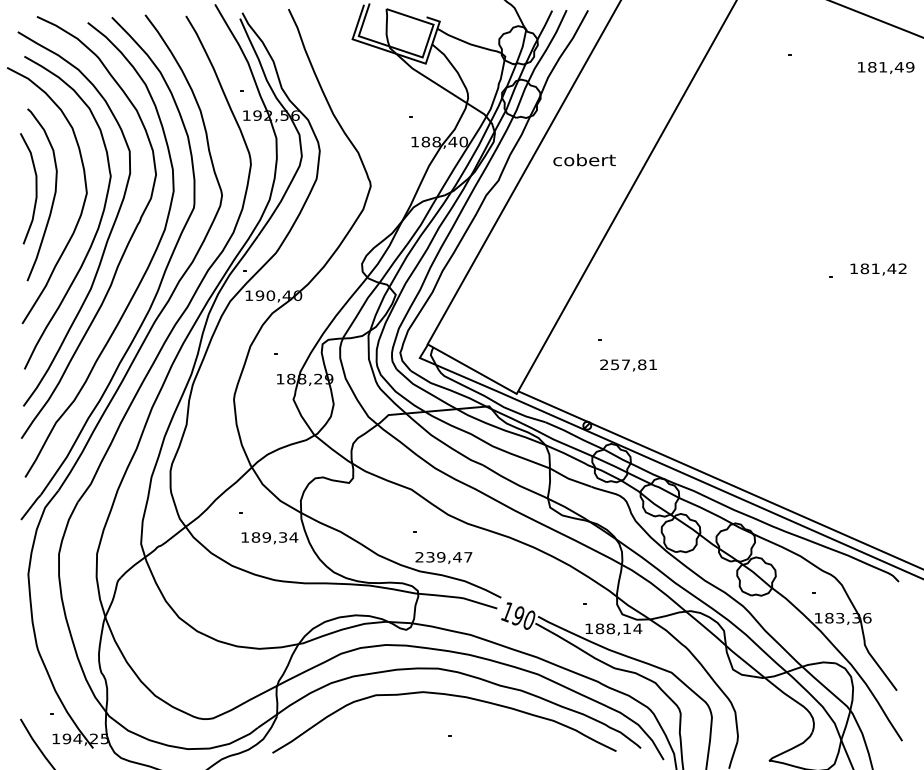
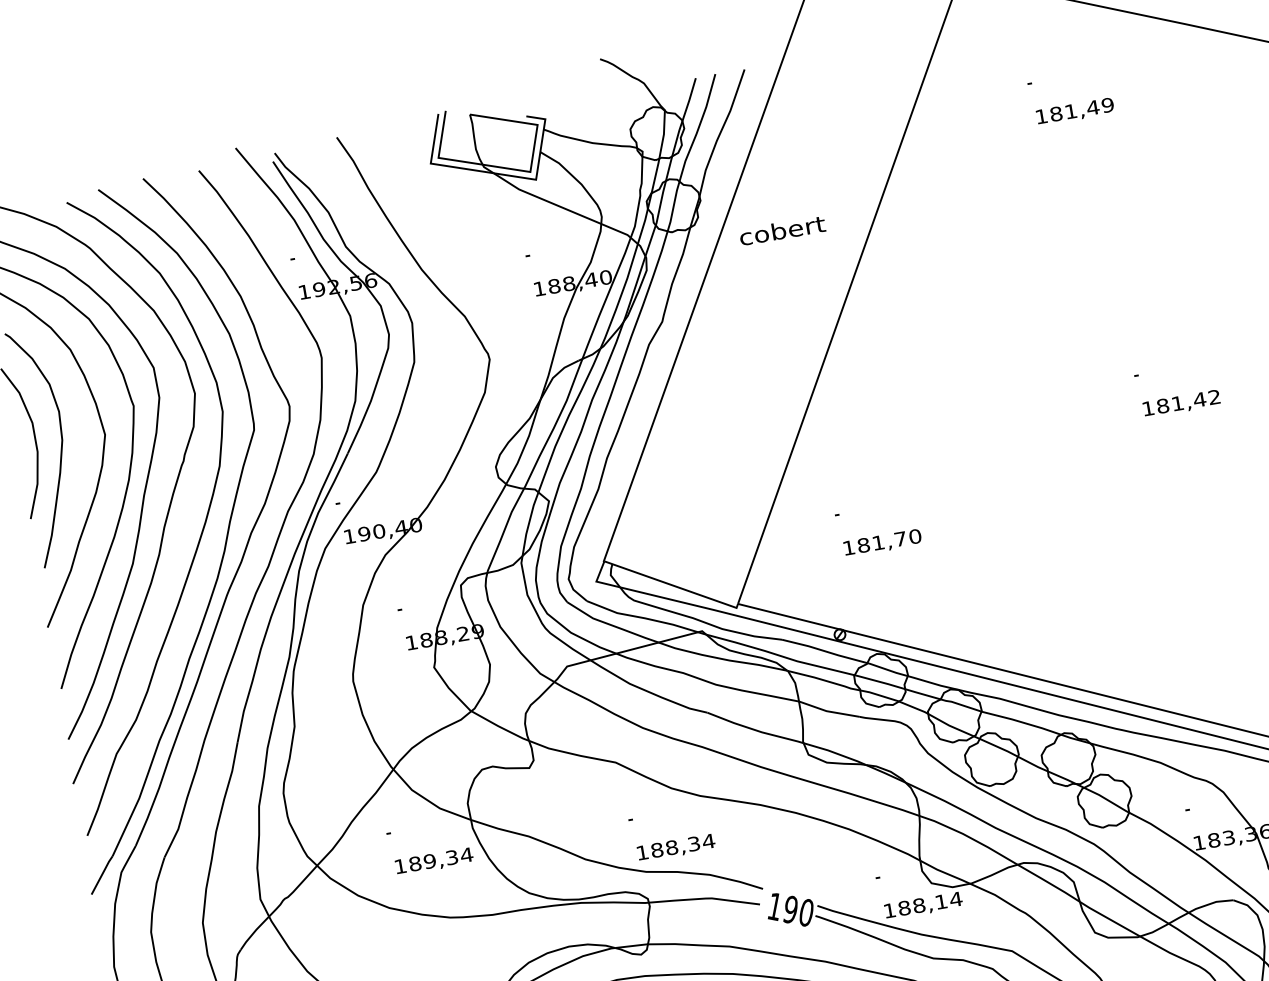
text: (886, 67) -> (1075, 111), moved
text: (584, 159) -> (782, 229), moved
text: (878, 269) -> (1181, 403), moved
text: (628, 364) -> (881, 541), 257,81 -> 181,70
text: (443, 557) -> (675, 847), 239,47 -> 188,34

